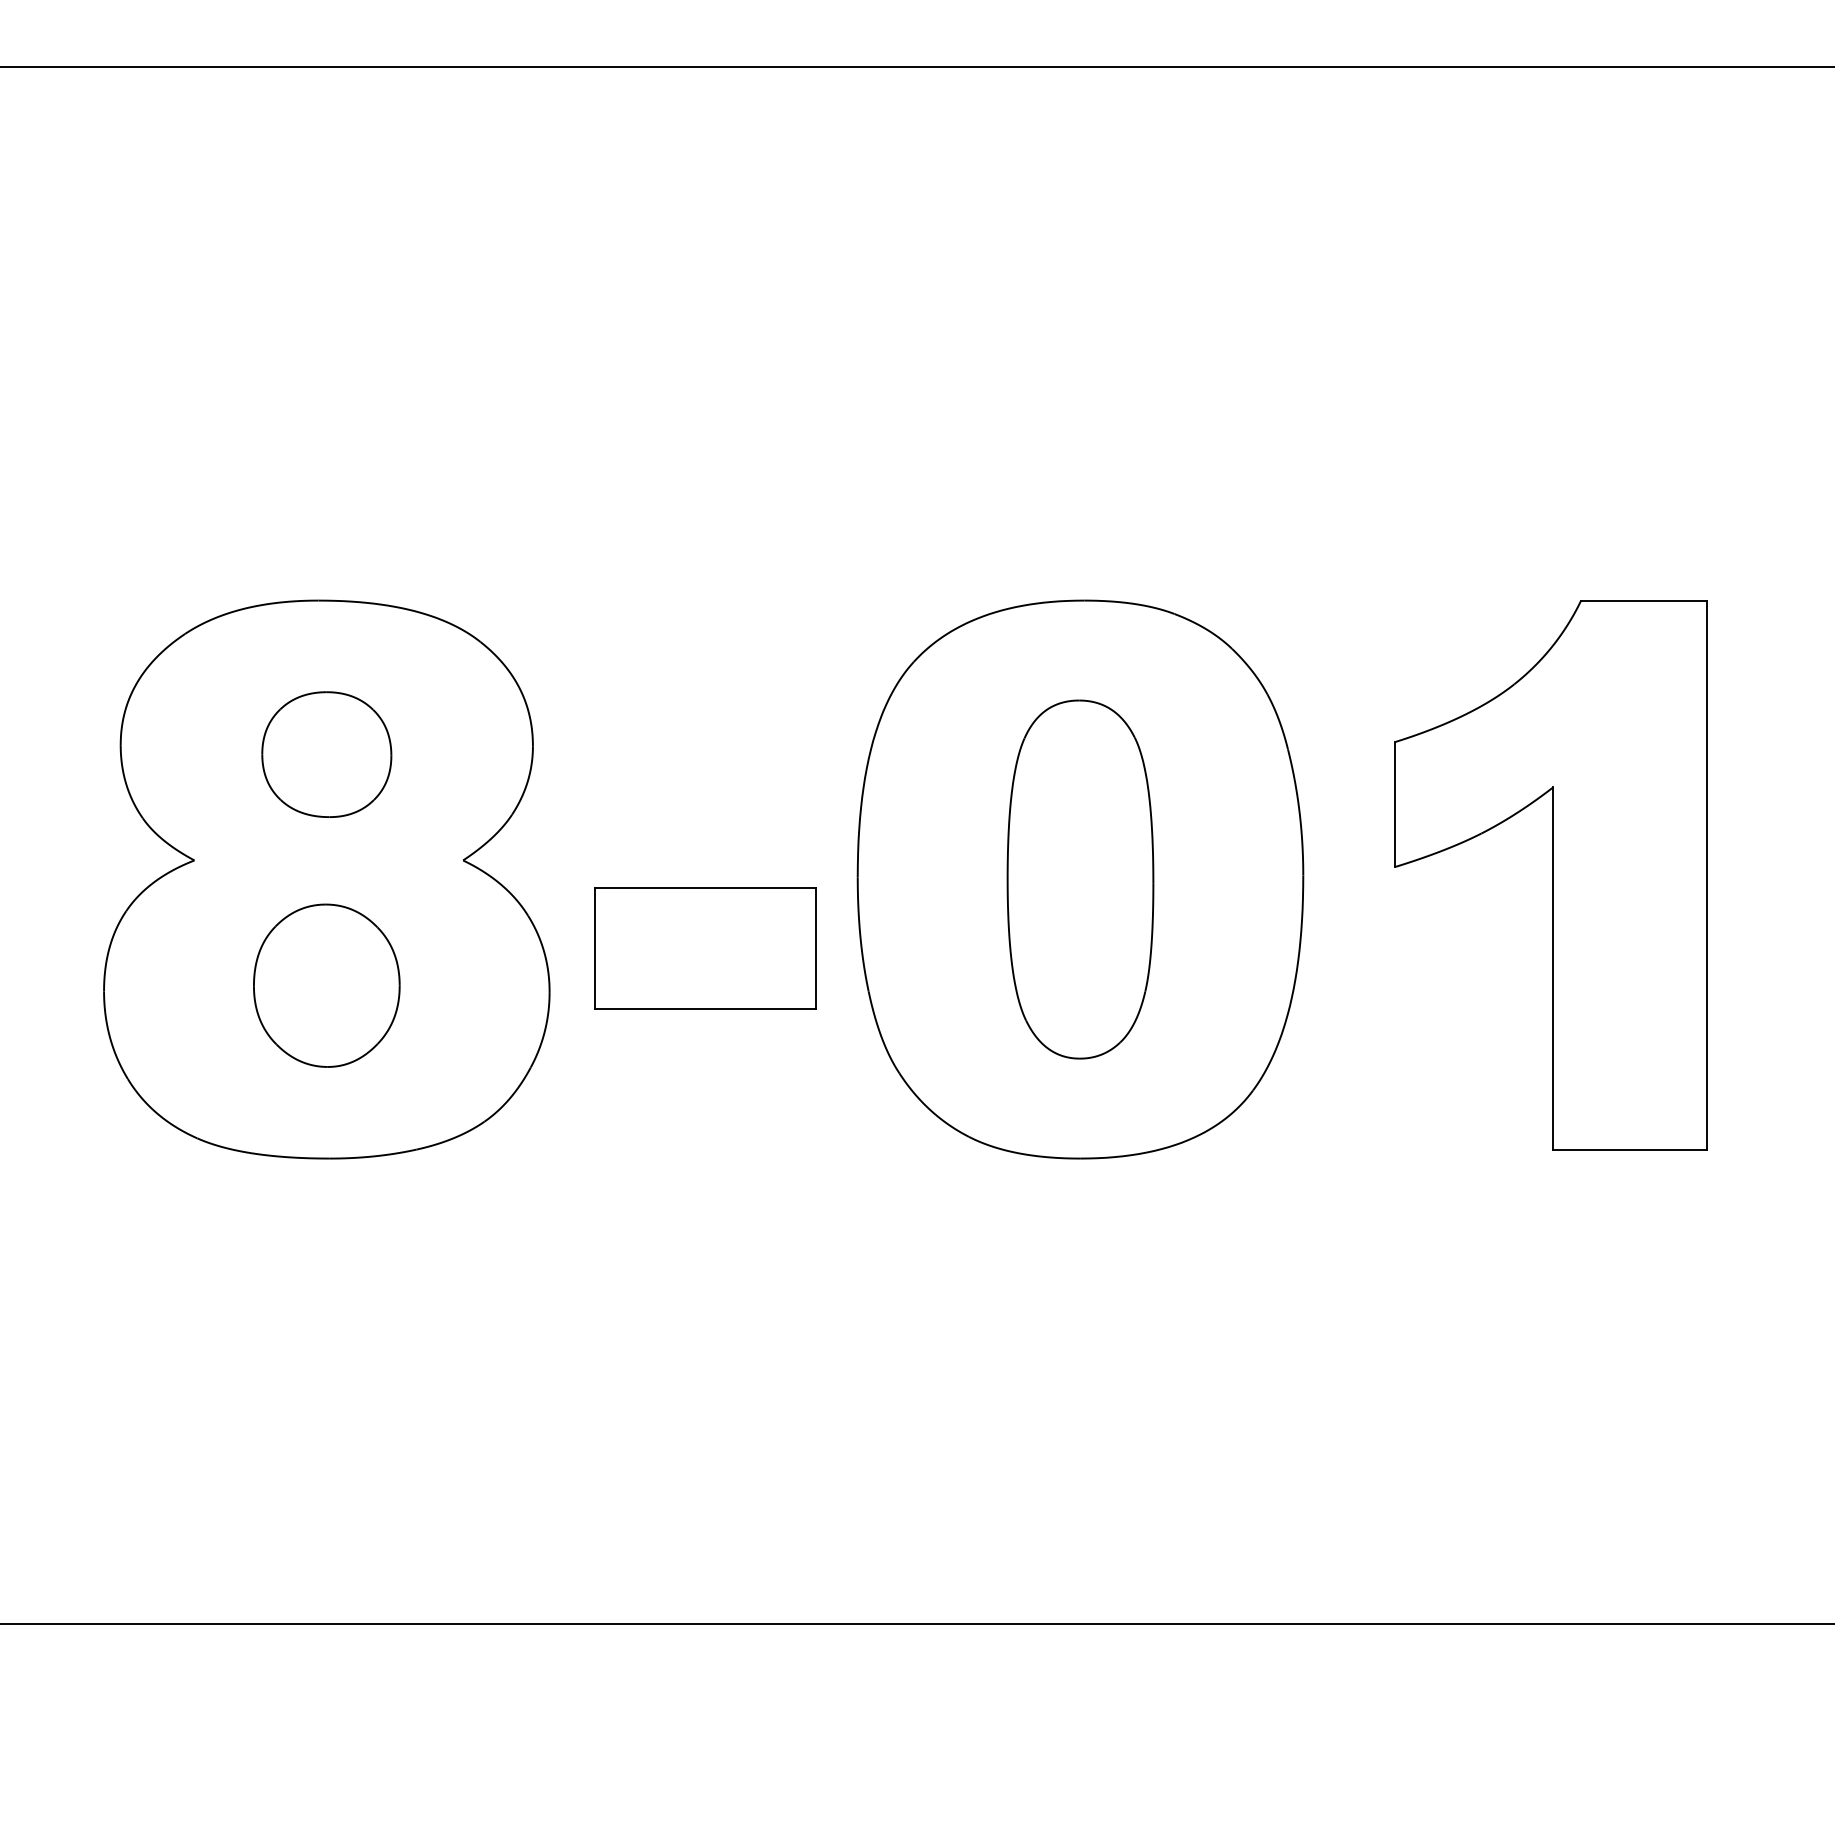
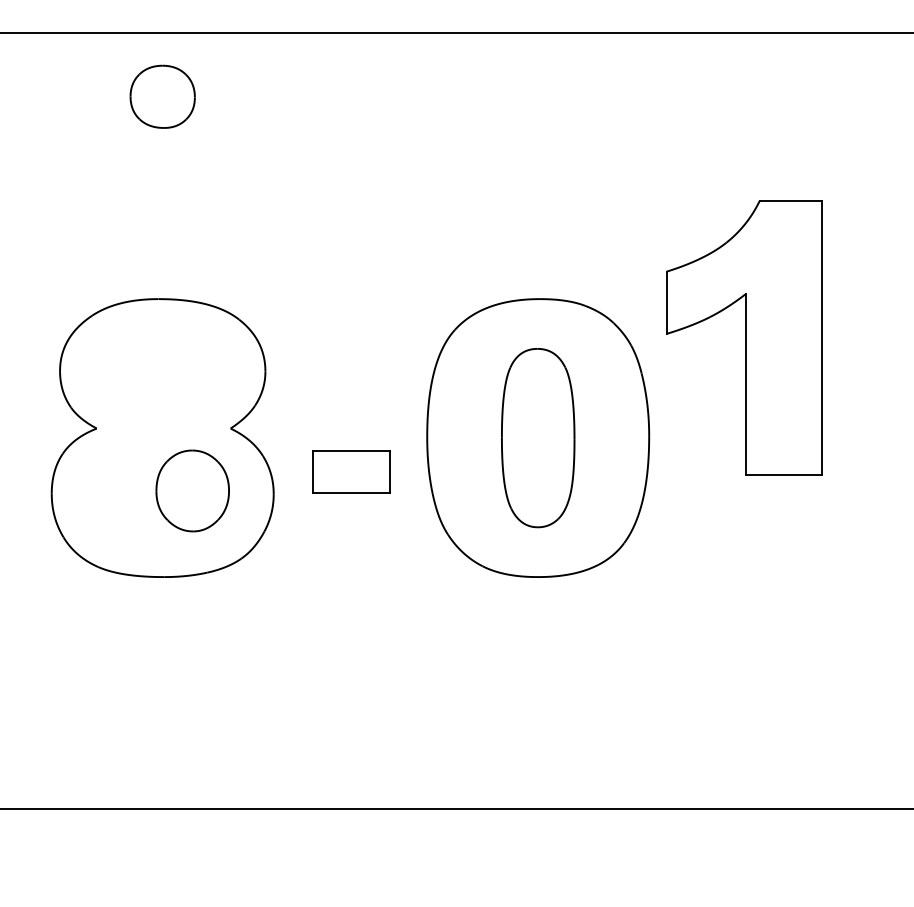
part: (326, 753) -> (162, 96), moved
part: (1550, 874) -> (744, 337), moved
part: (705, 946) -> (351, 471), size x0.7
part: (326, 984) -> (192, 490), moved

